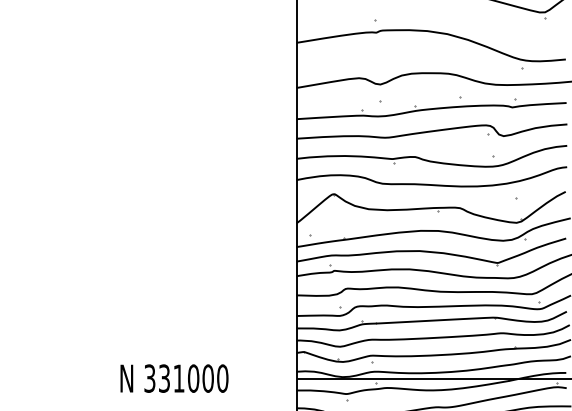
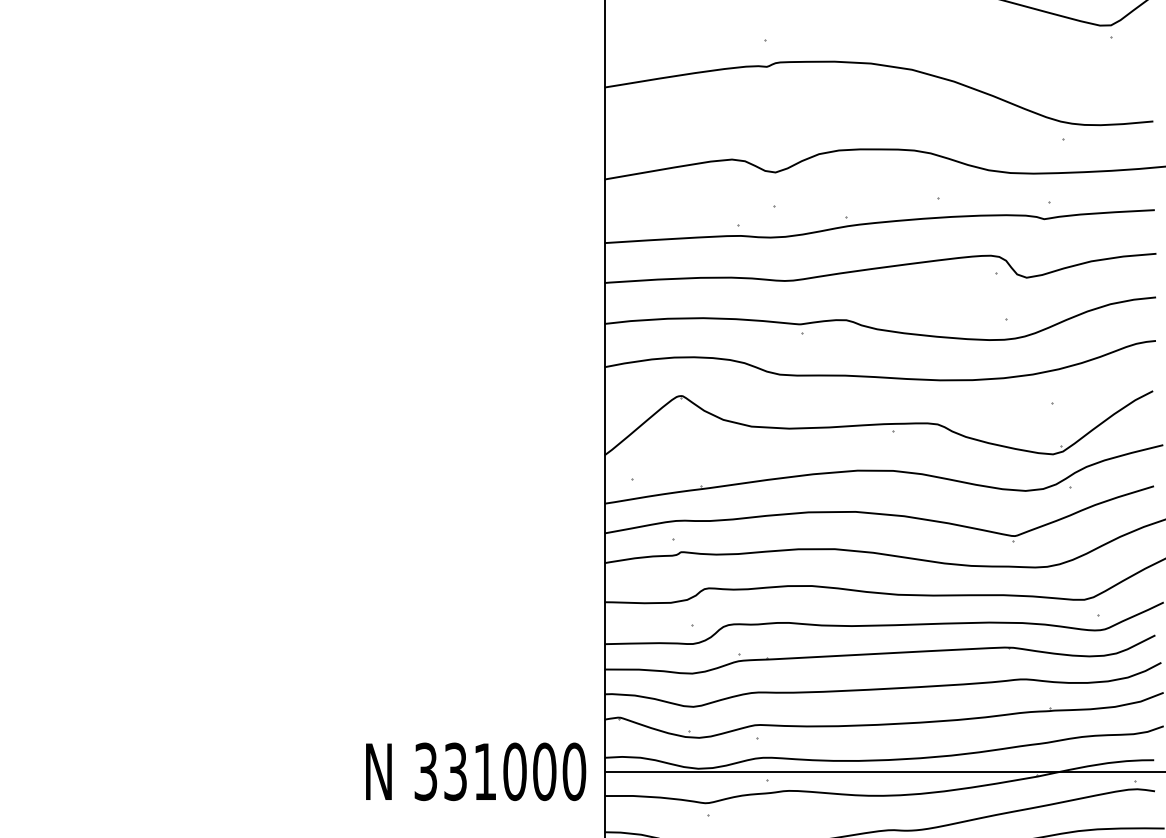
text: (174, 378) -> (476, 771), moved

